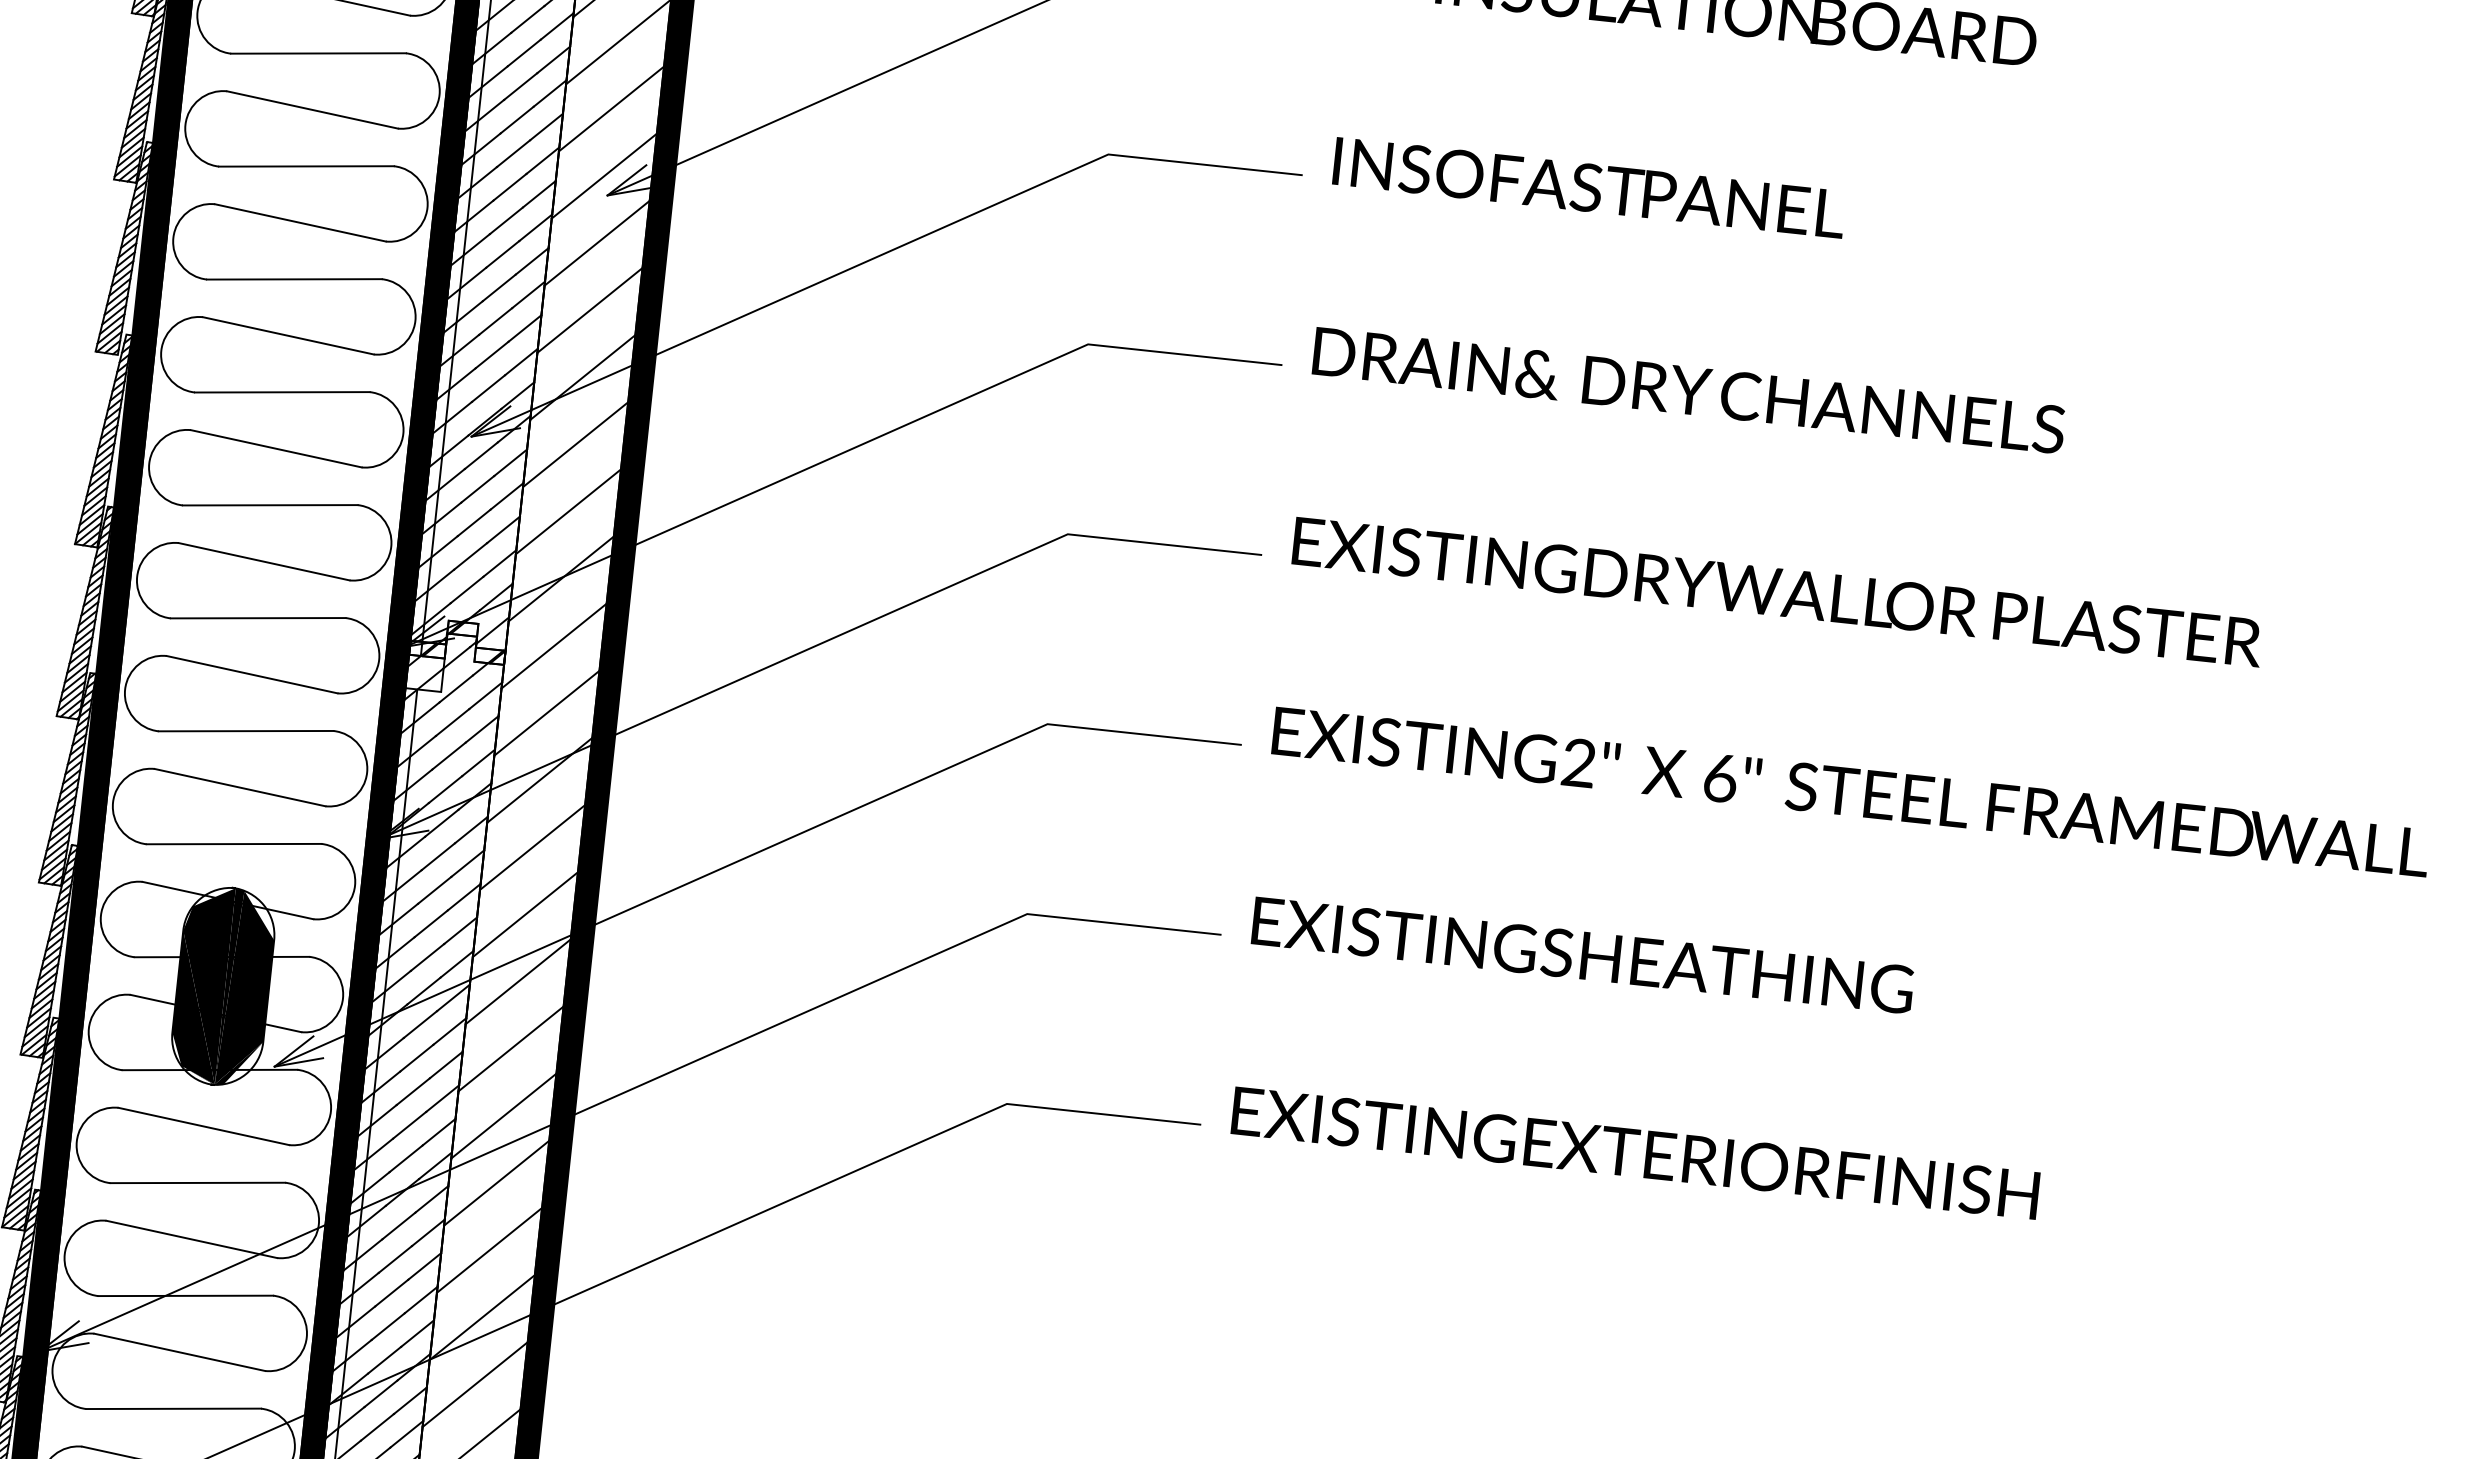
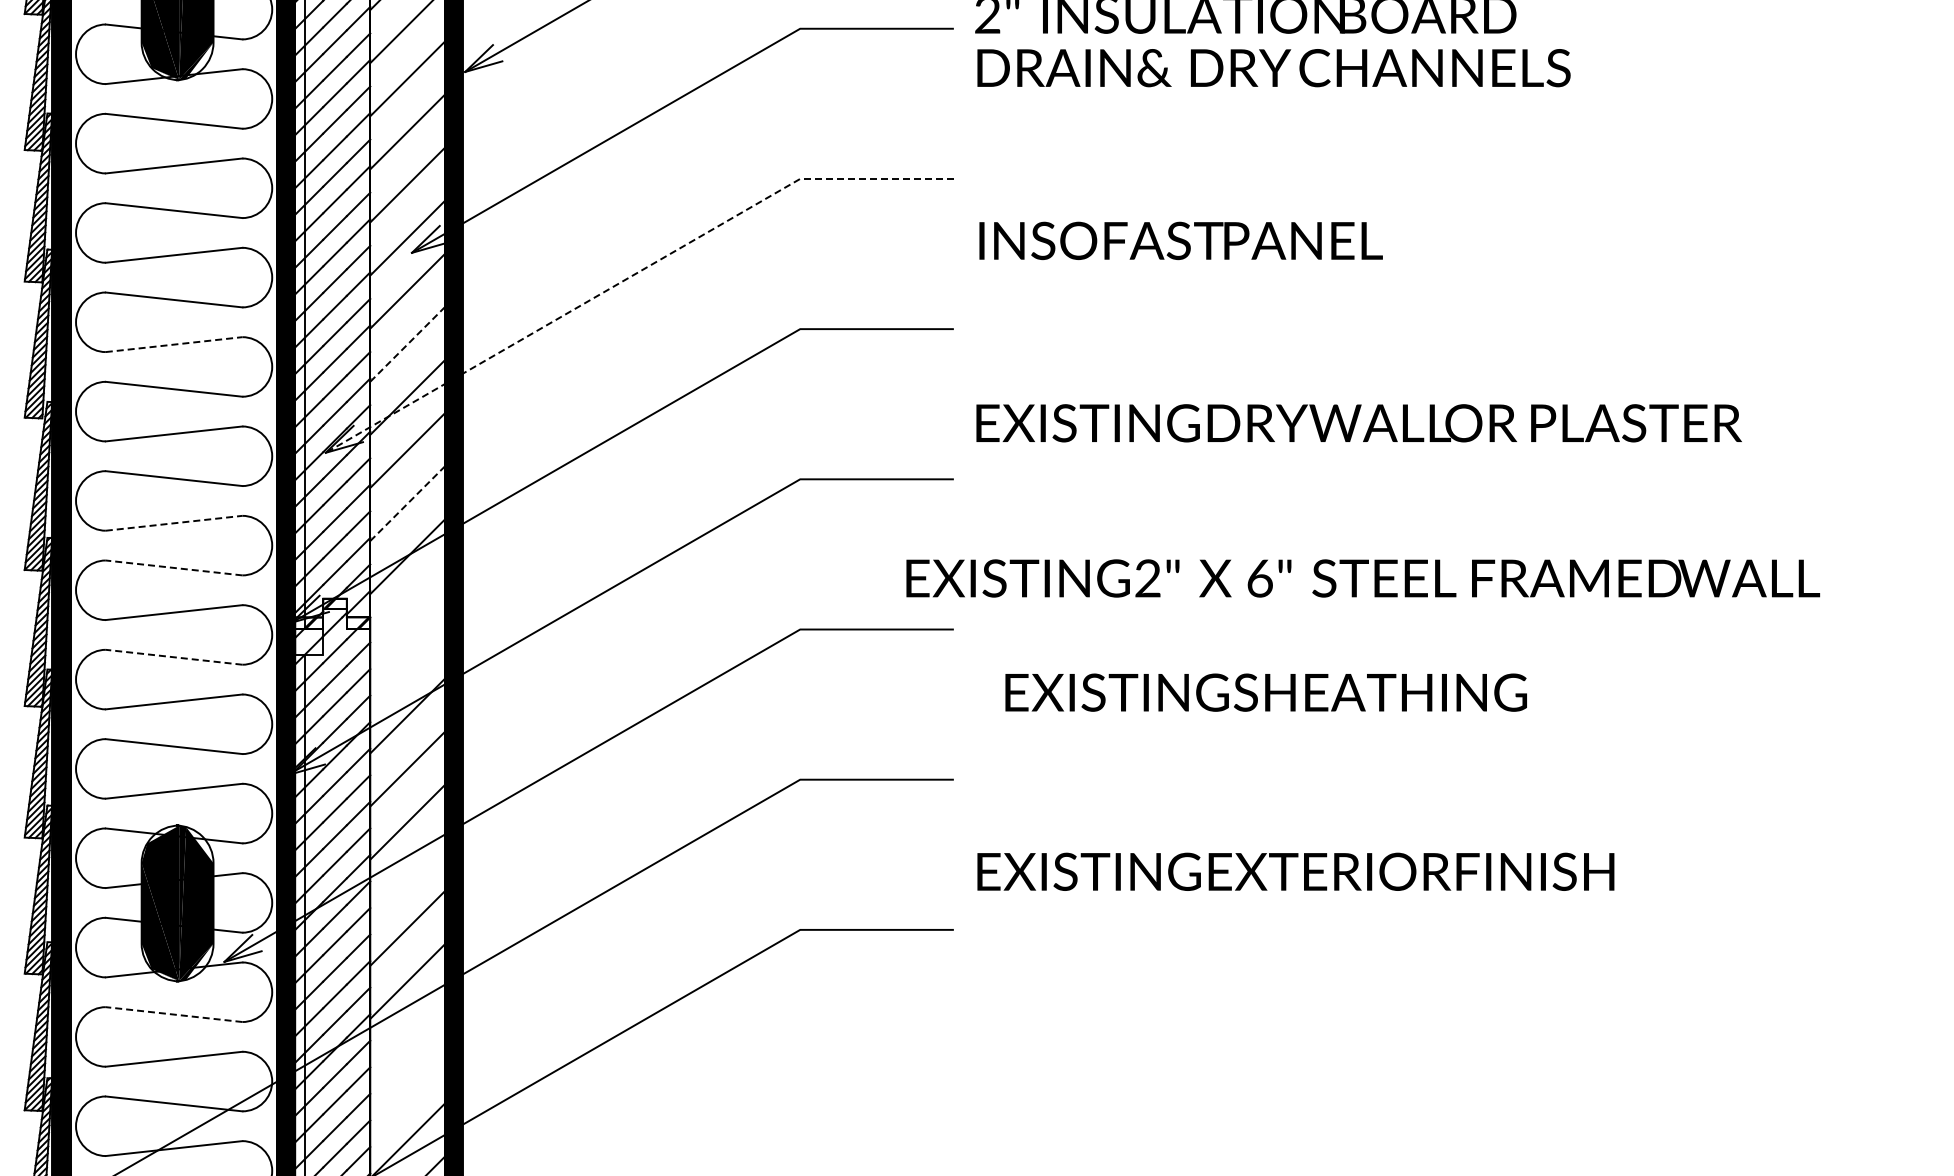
text: (1588, 187) -> (1180, 240), moved
line: (879, 256) -> (629, 277), solid -> dashed
line: (294, 279) -> (174, 344), solid -> dashed
line: (590, 309) -> (408, 343), solid -> dashed
text: (1688, 391) -> (1273, 68), moved
line: (270, 505) -> (174, 523), solid -> dashed
line: (569, 511) -> (408, 503), solid -> dashed
line: (264, 561) -> (174, 567), solid -> dashed
text: (1776, 592) -> (1358, 423), moved
line: (553, 645) -> (407, 609), removed
line: (252, 675) -> (174, 657), solid -> dashed
line: (546, 712) -> (407, 662), removed
text: (1851, 792) -> (1363, 578), moved
text: (1582, 955) -> (1265, 692), moved
line: (517, 980) -> (407, 874), removed
line: (204, 1126) -> (174, 1014), solid -> dashed
text: (1635, 1152) -> (1295, 871), moved
line: (496, 1183) -> (407, 1034), removed
line: (489, 1250) -> (407, 1087), removed

